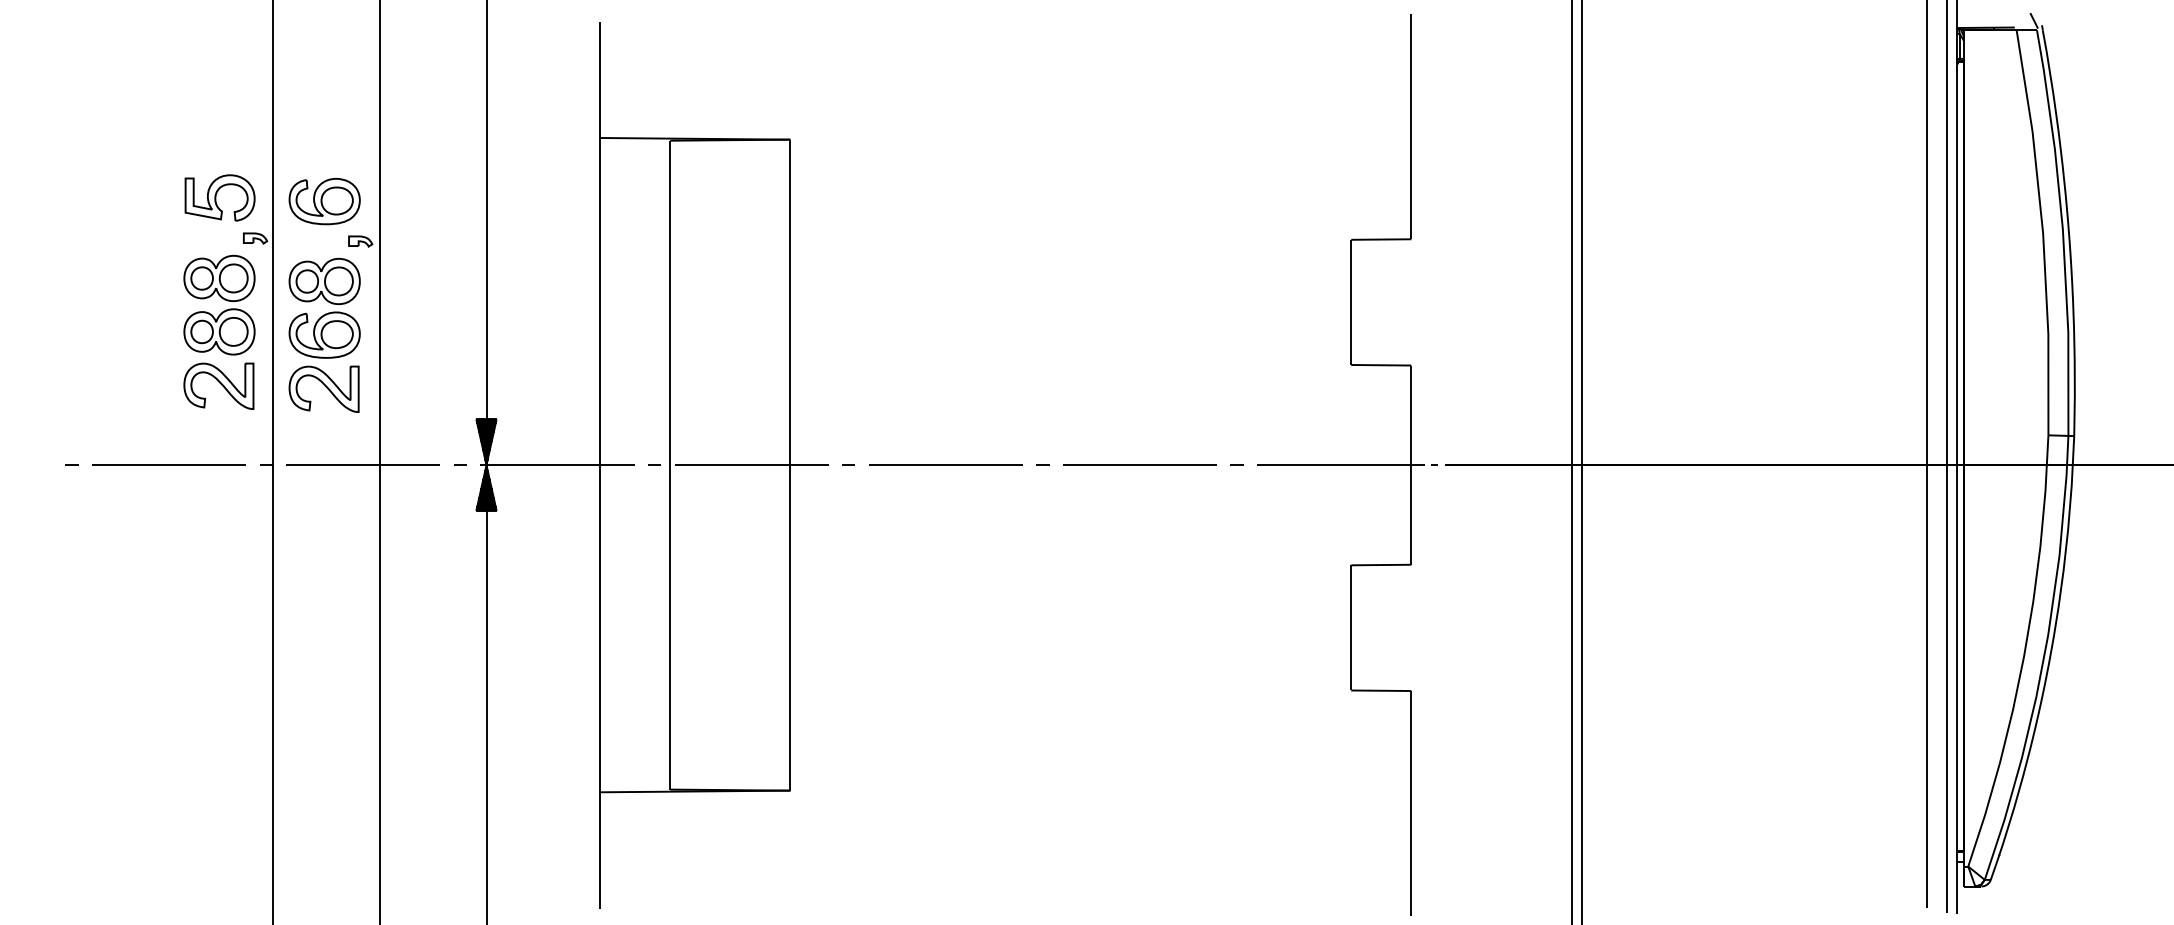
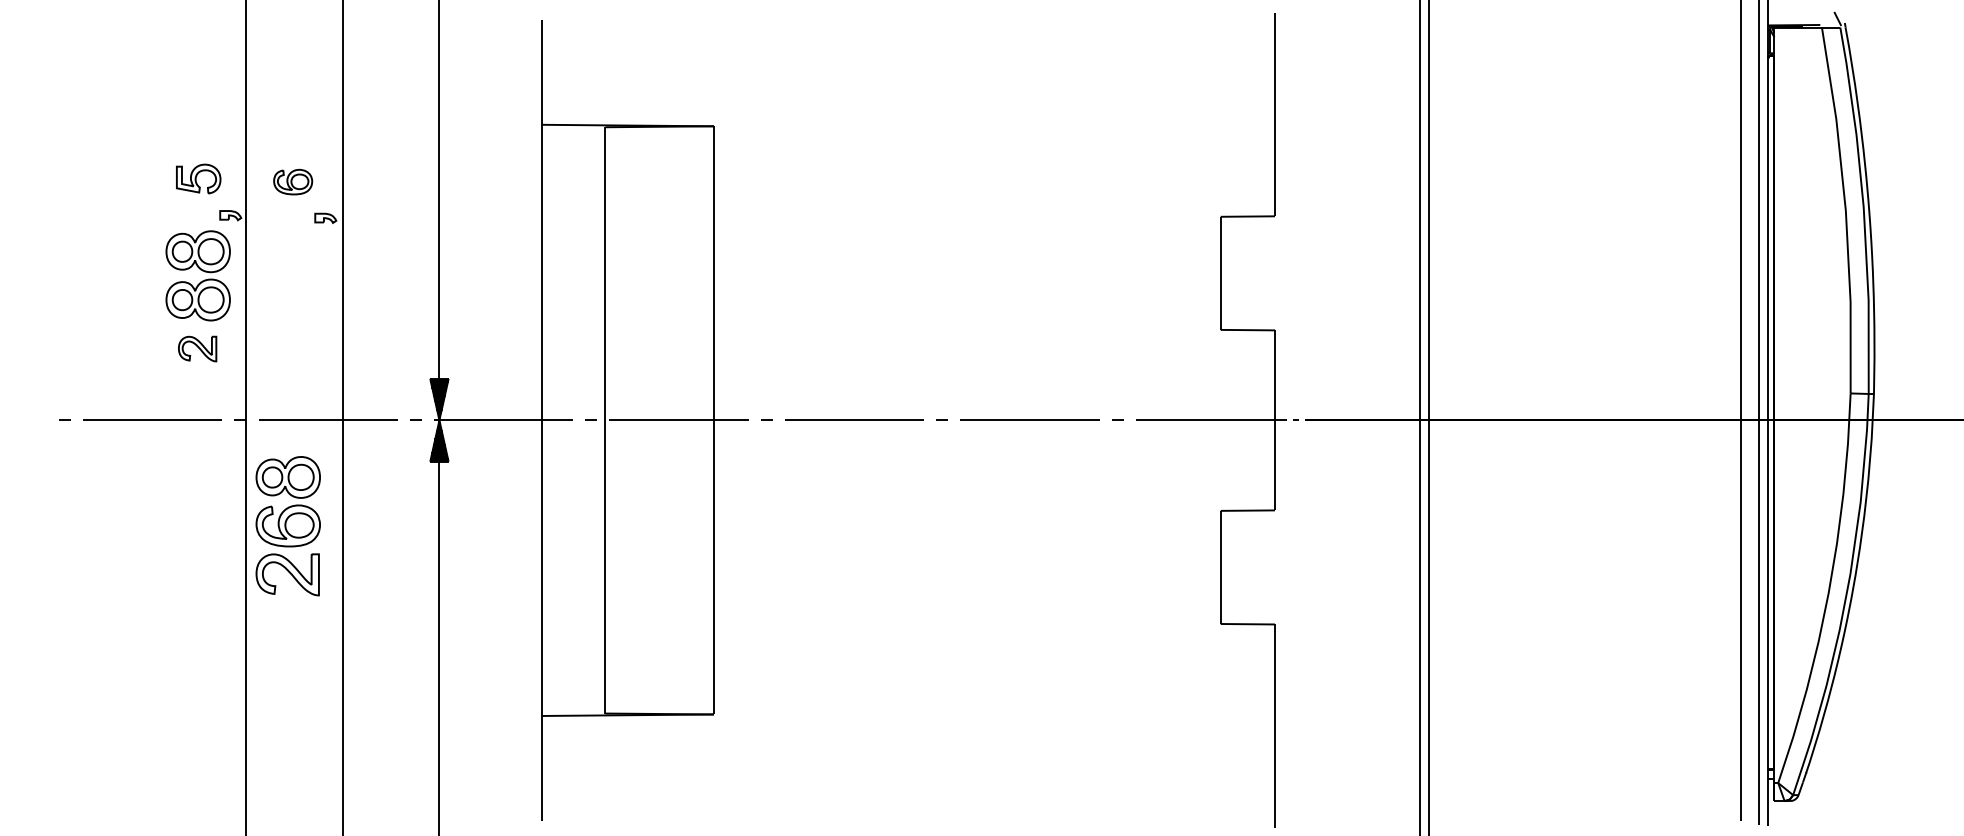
part: (219, 197) -> (198, 178), size x0.7
part: (323, 200) -> (292, 181), size x0.6
part: (323, 335) -> (287, 526), moved
part: (218, 385) -> (197, 348), size x0.6

